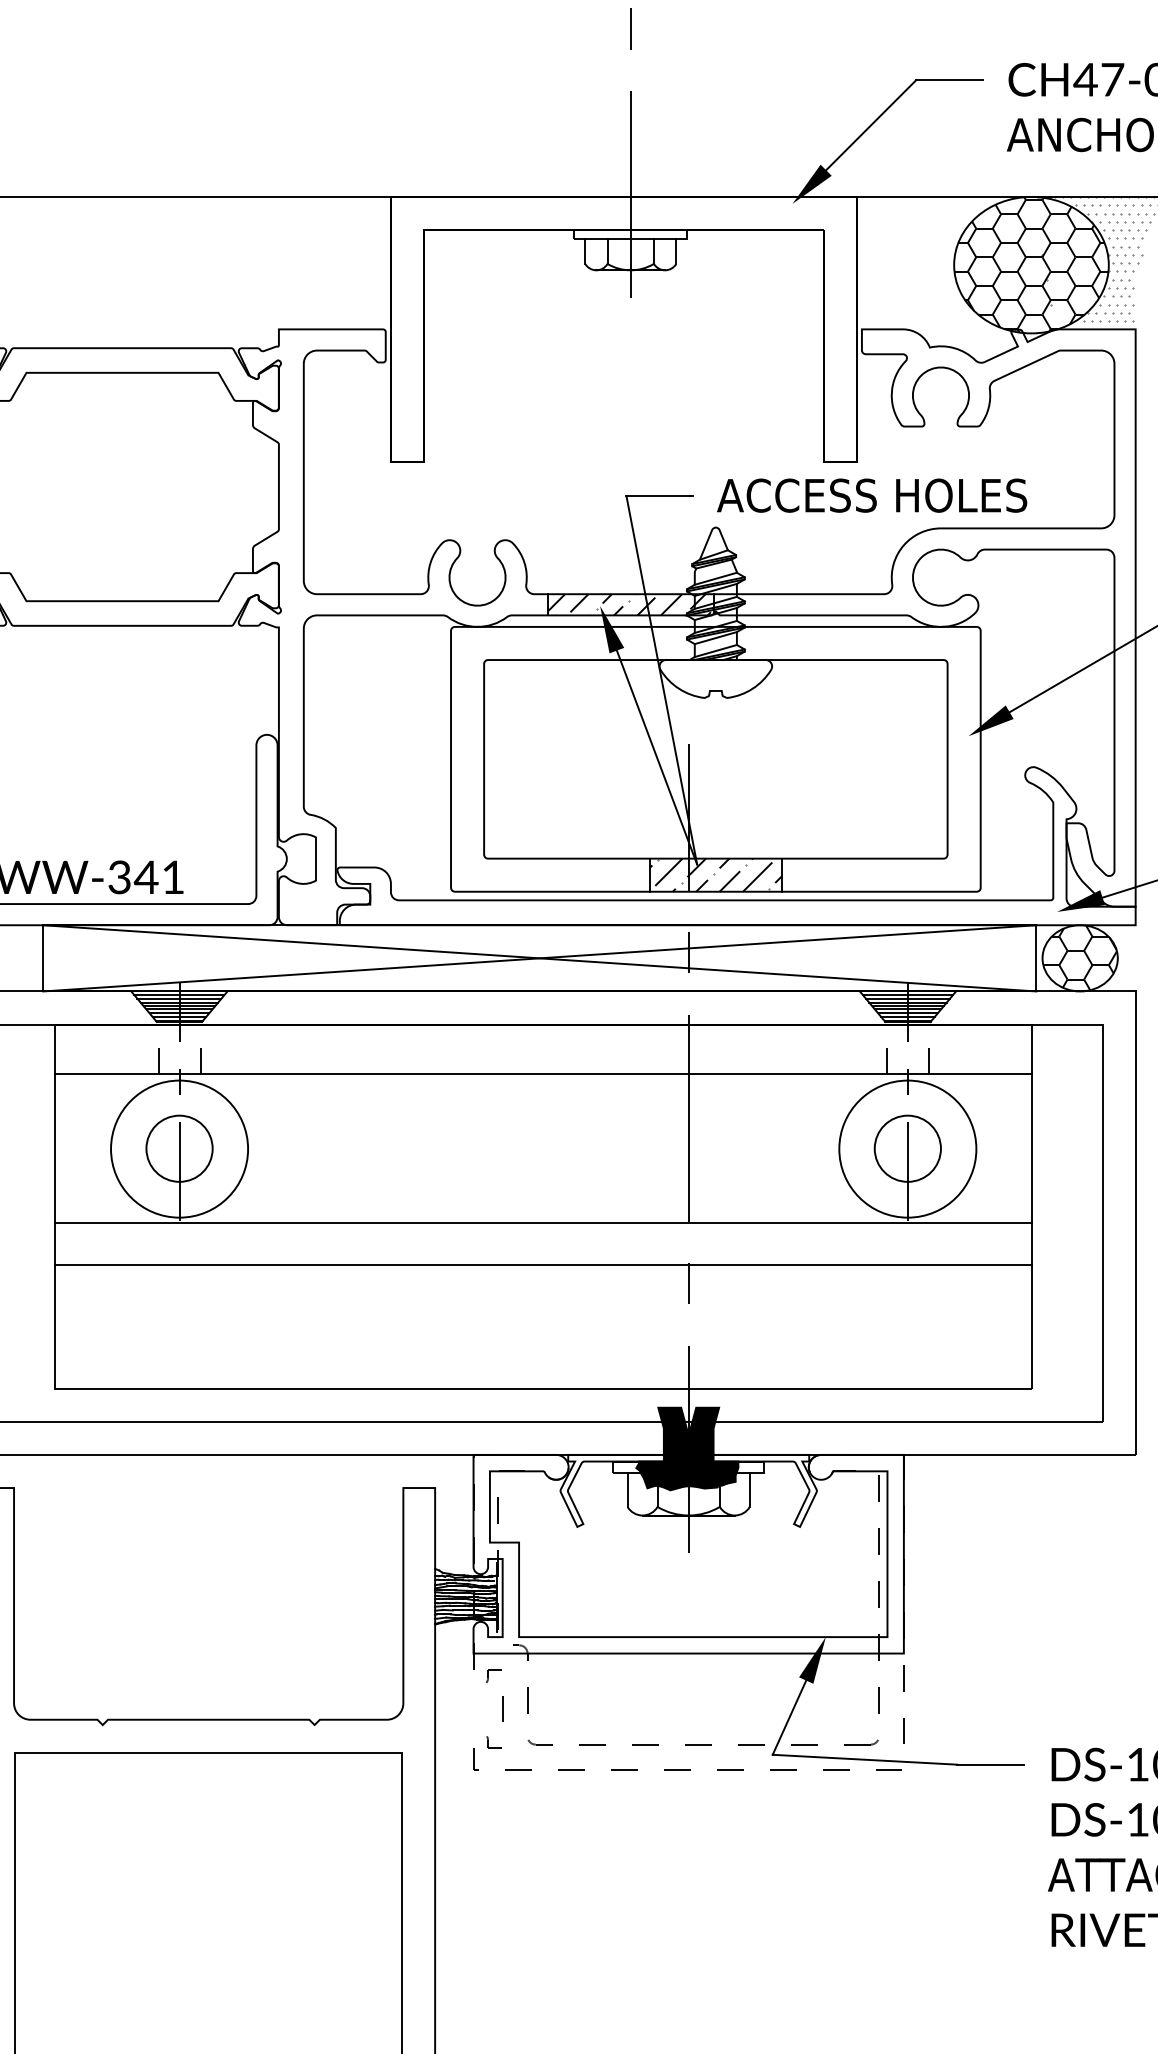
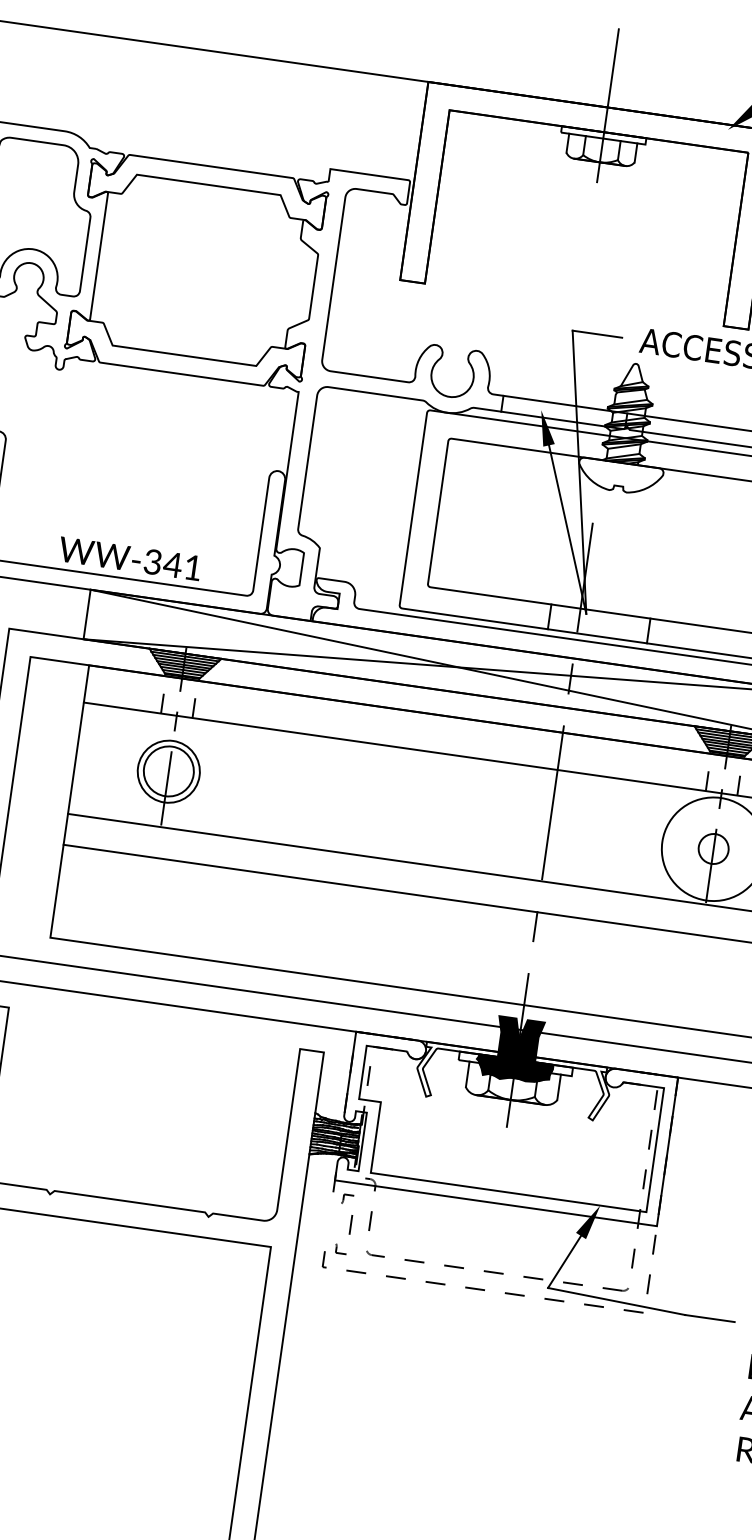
hatch: (628, 604) -> (562, 412), removed
hatch: (715, 874) -> (598, 623), removed
circle: (179, 1148) -> (168, 771), size x0.6
circle: (907, 1148) -> (713, 848), size x0.6

